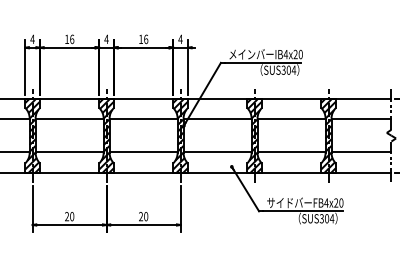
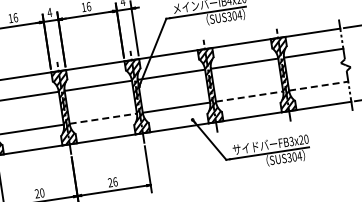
line: (144, 152) -> (104, 118), solid -> dashed
line: (292, 152) -> (250, 96), solid -> dashed
line: (361, 152) -> (318, 86), solid -> dashed
text: (326, 202) -> (291, 140), FB4x20 -> FB3x20
text: (146, 216) -> (115, 181), 20 -> 26

